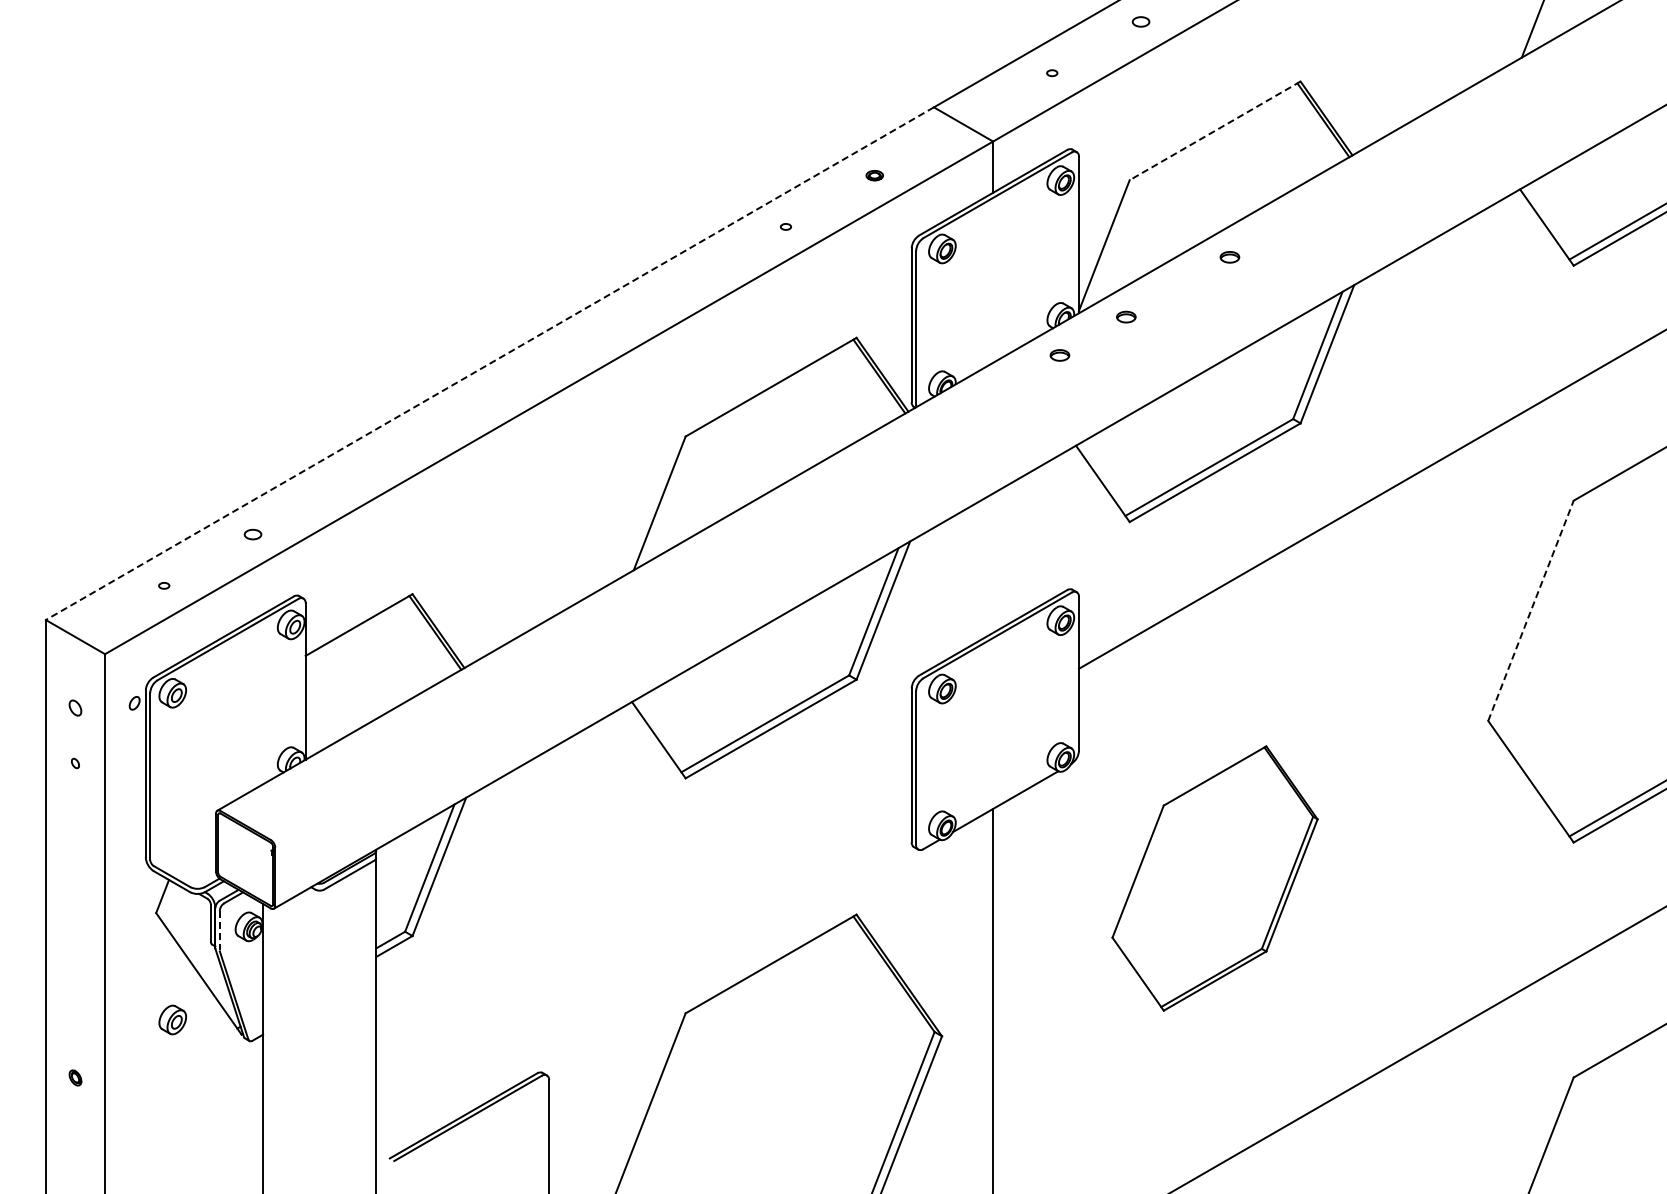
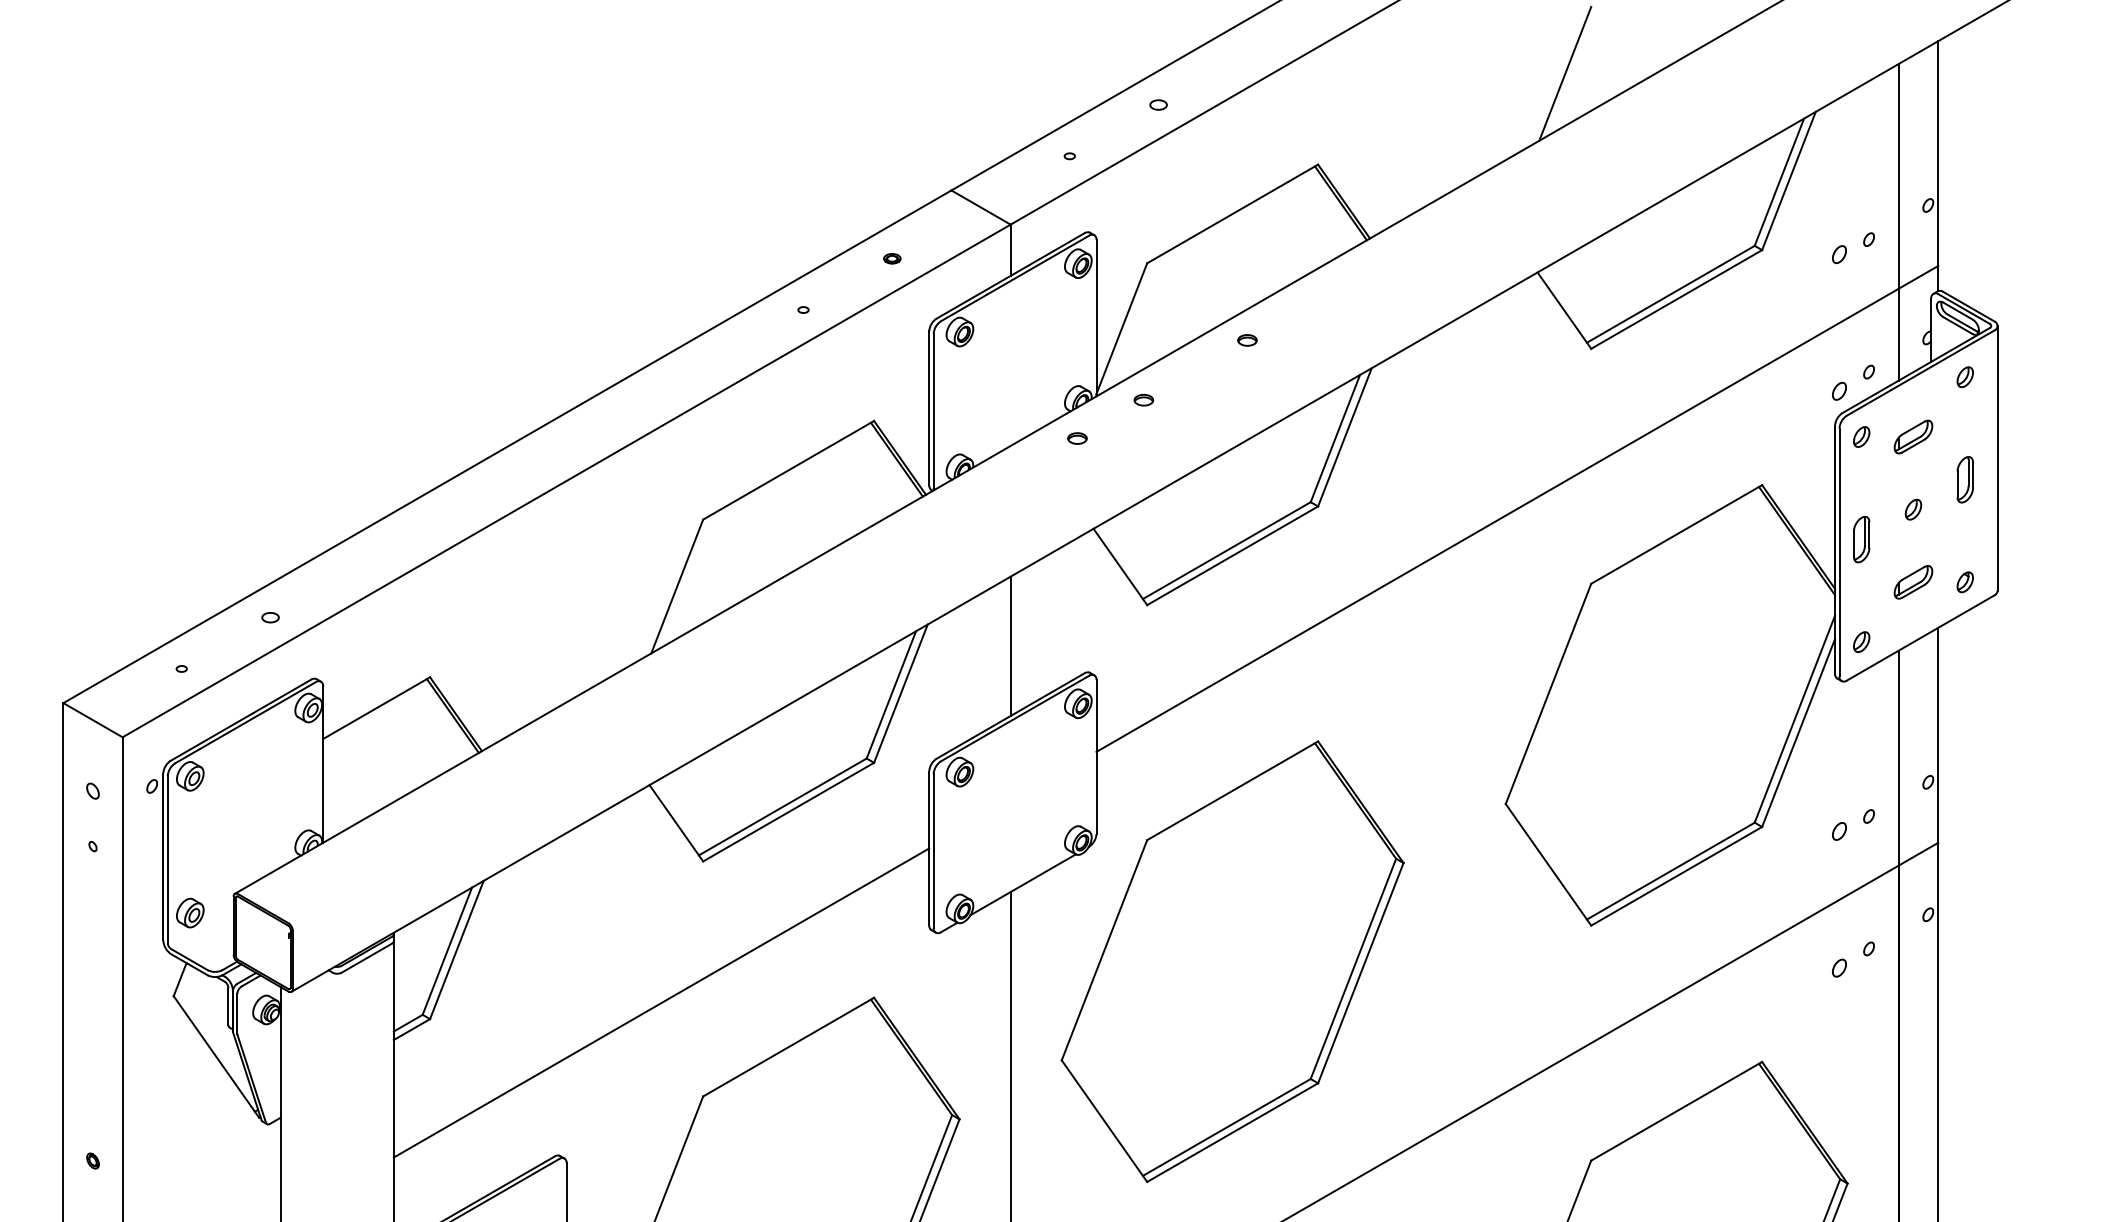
line: (1214, 130) -> (1232, 213), dashed -> solid
line: (489, 363) -> (507, 446), dashed -> solid
line: (992, 563) -> (1010, 646), added
line: (1530, 610) -> (1548, 693), dashed -> solid
part: (1214, 878) -> (1232, 961), size x1.67
line: (643, 919) -> (661, 1002), added
line: (219, 930) -> (237, 1013), dashed -> solid
part: (172, 1019) -> (190, 912), moved

